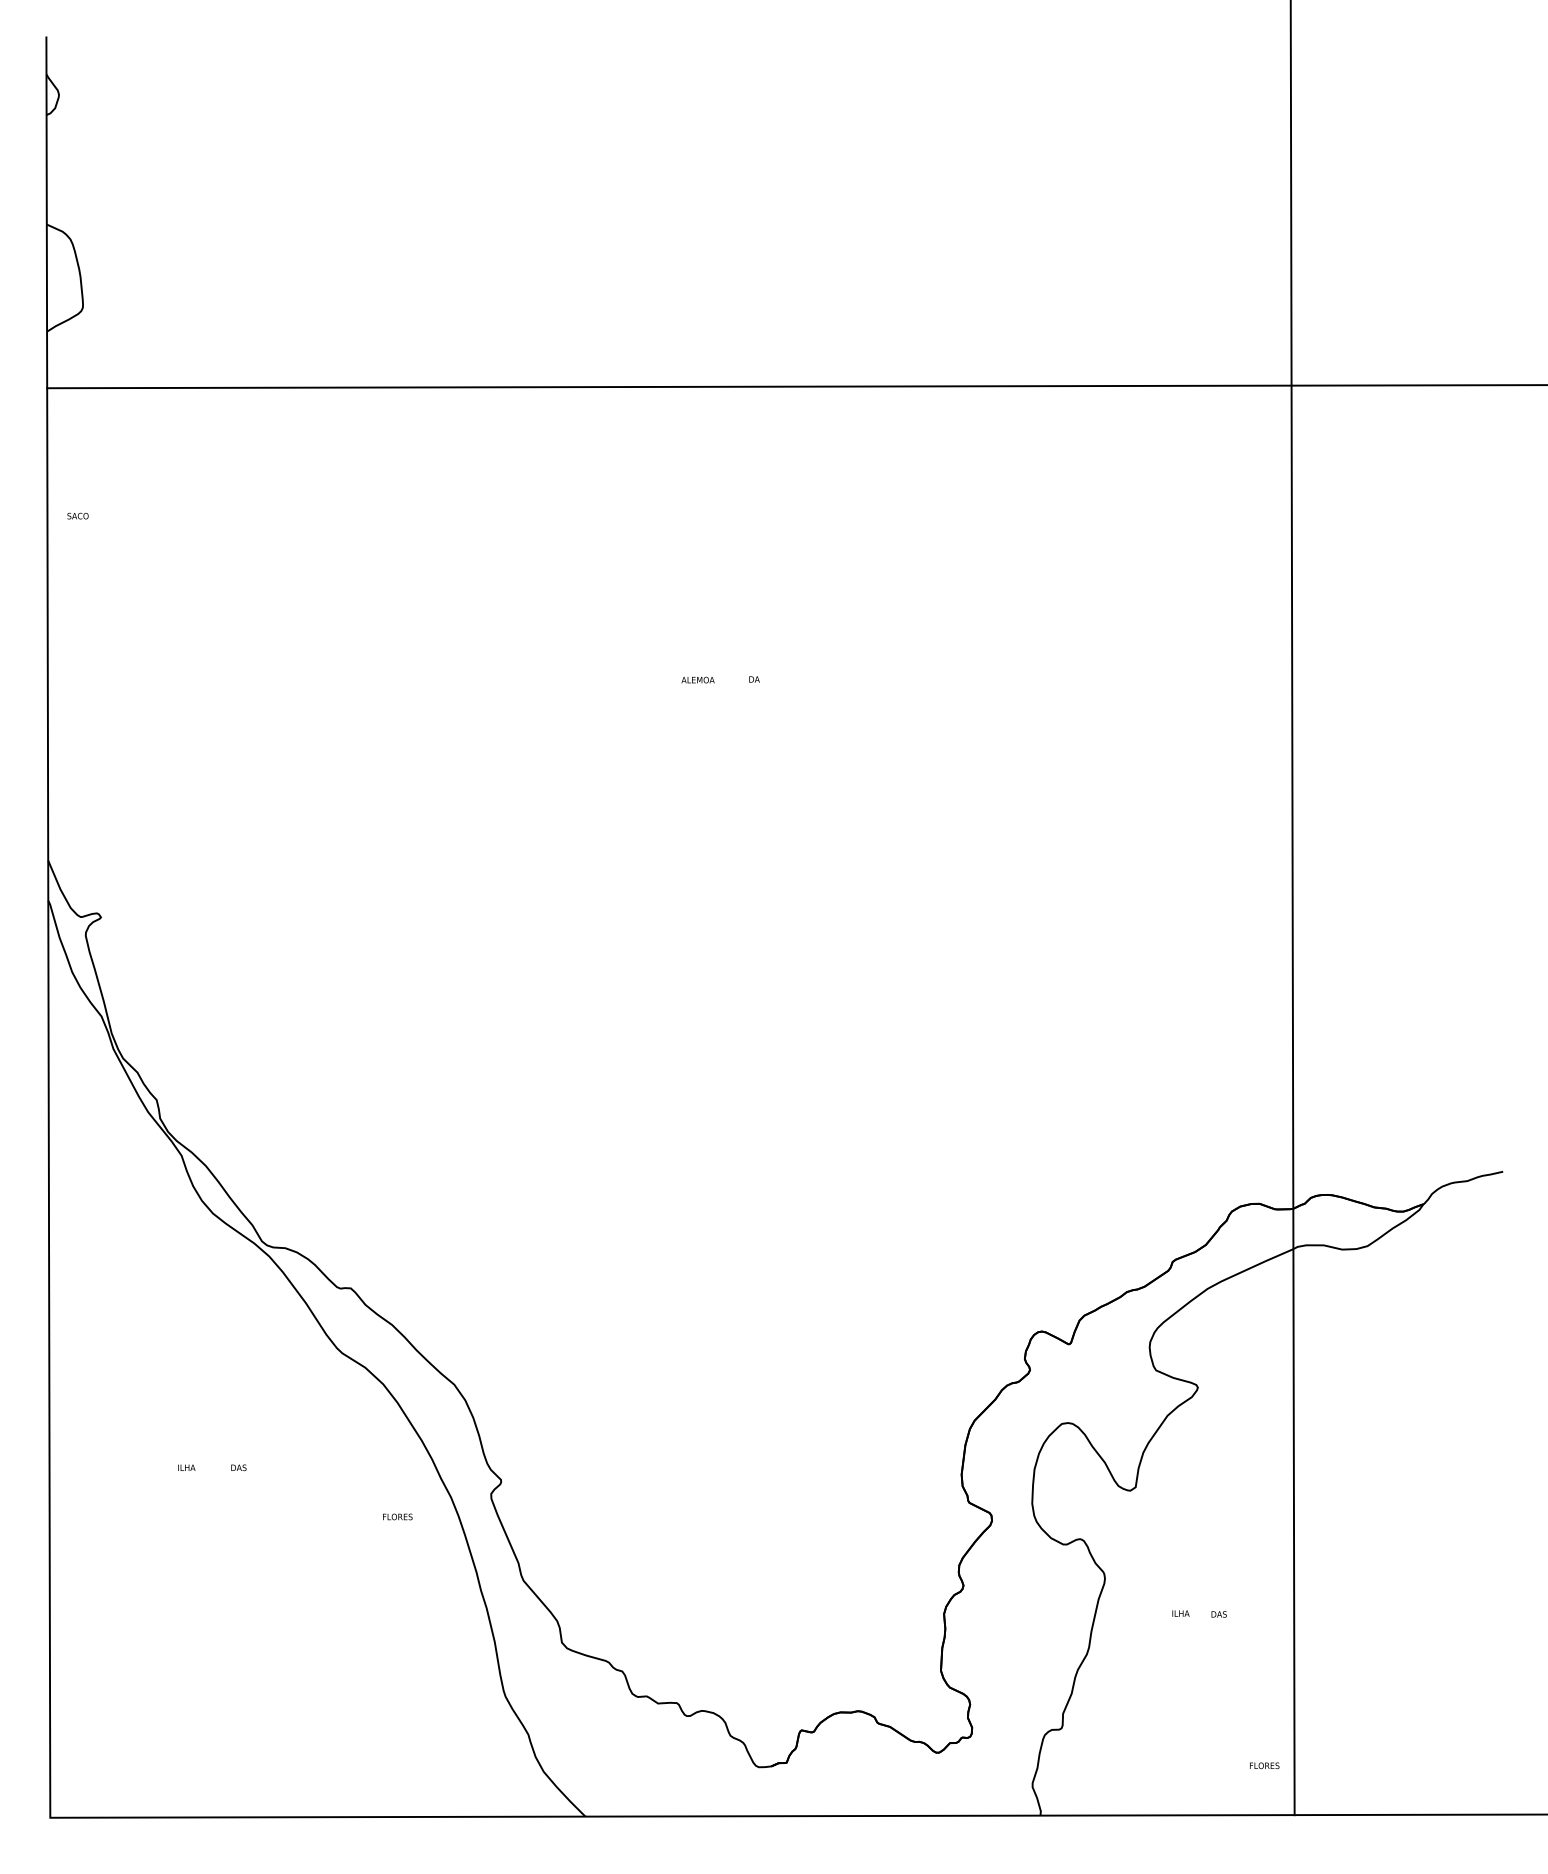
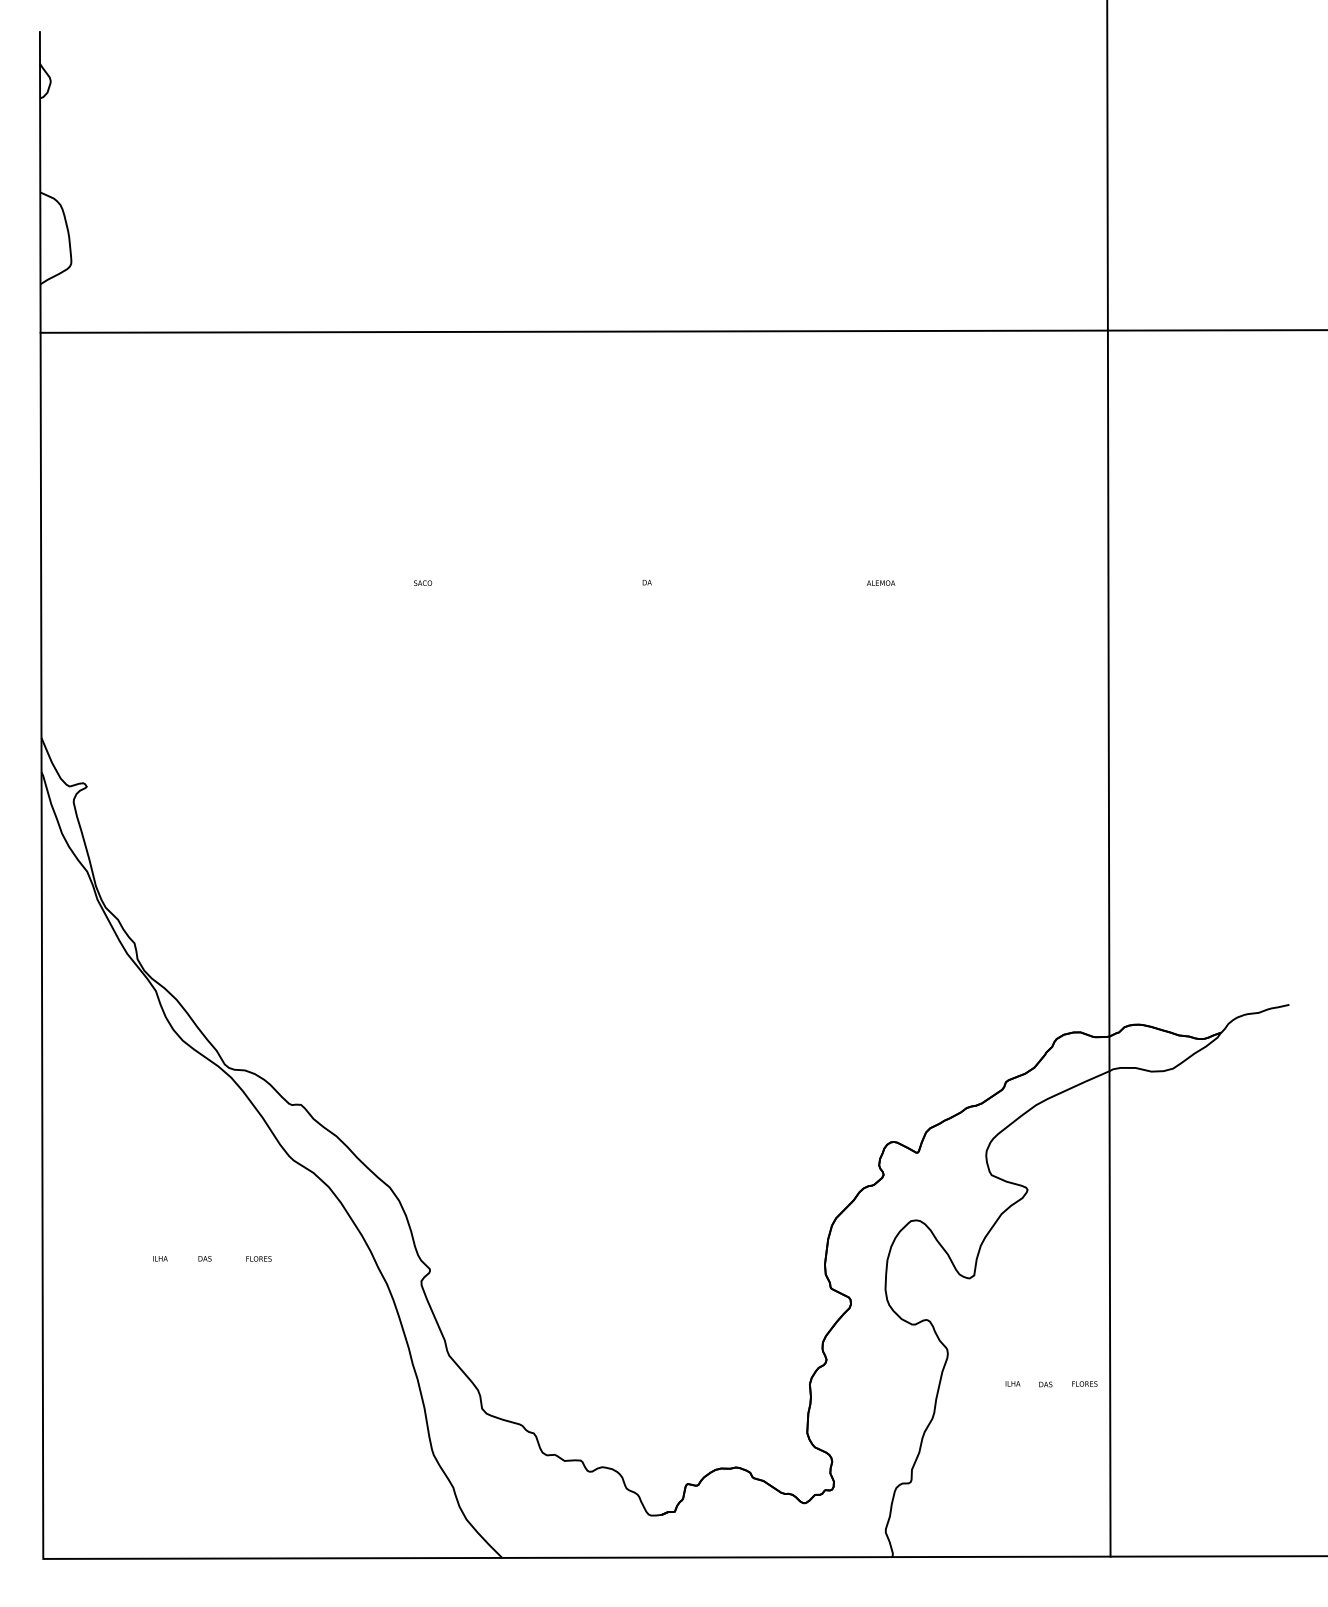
text: (77, 515) -> (422, 582), moved
text: (697, 679) -> (880, 582), moved
text: (397, 1516) -> (258, 1258), moved
text: (1264, 1765) -> (1084, 1383), moved

